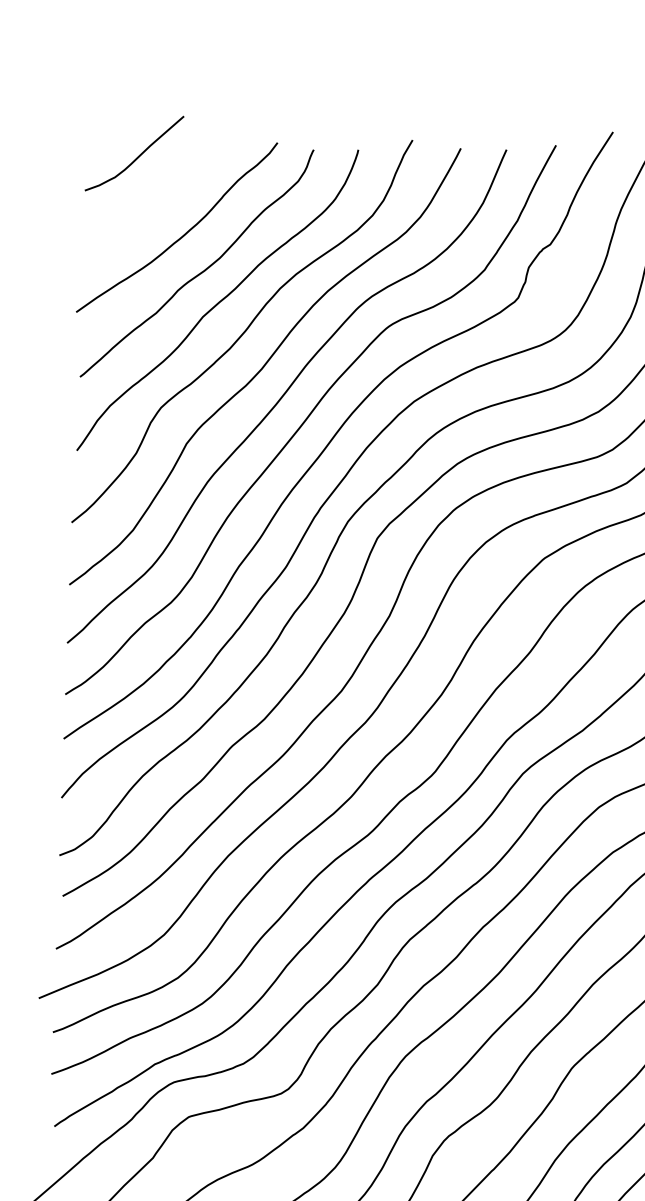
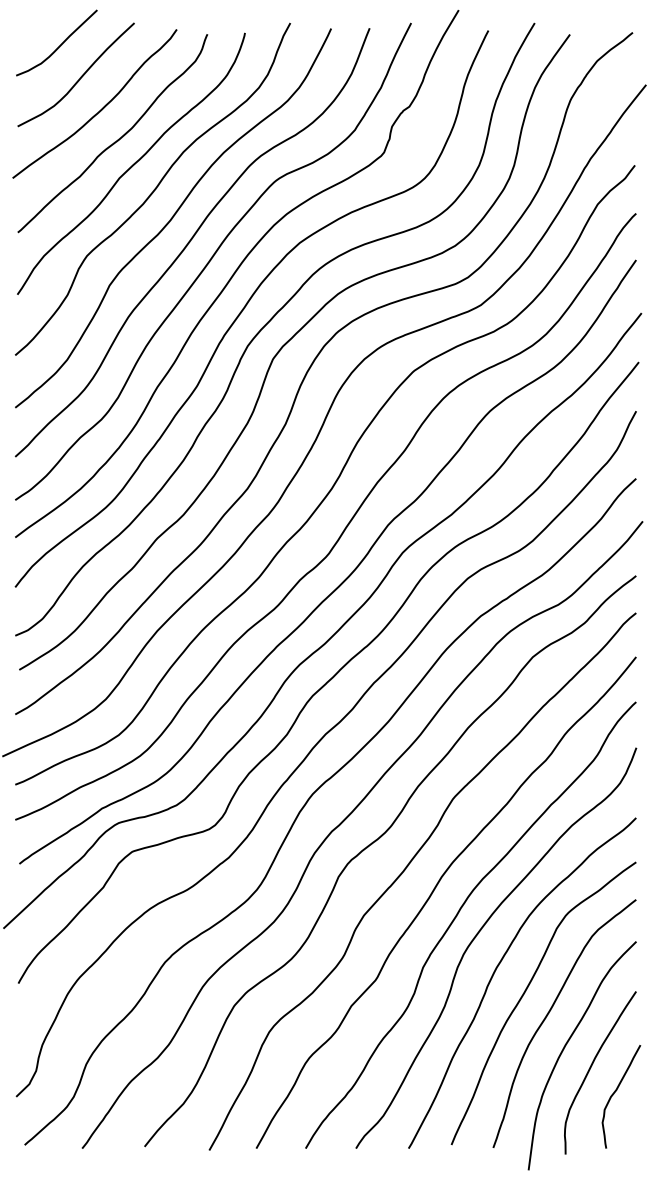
curve: (161, 194) -> (80, 76), added

